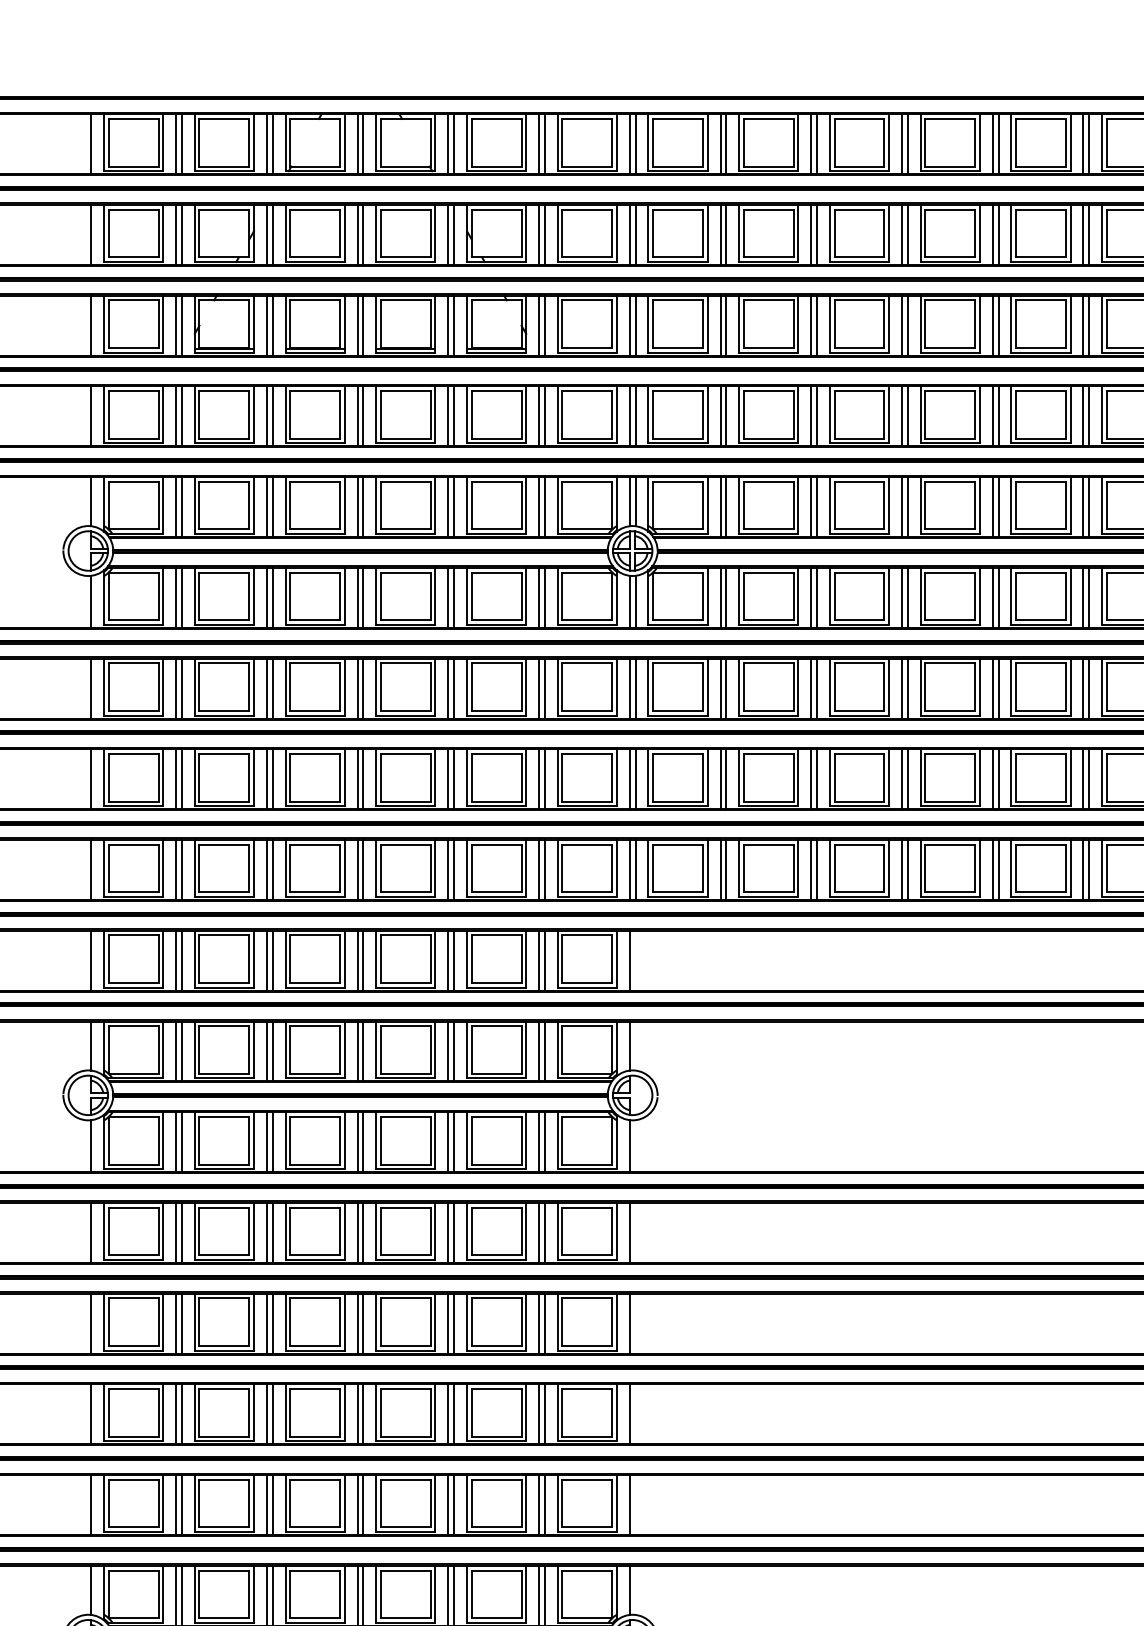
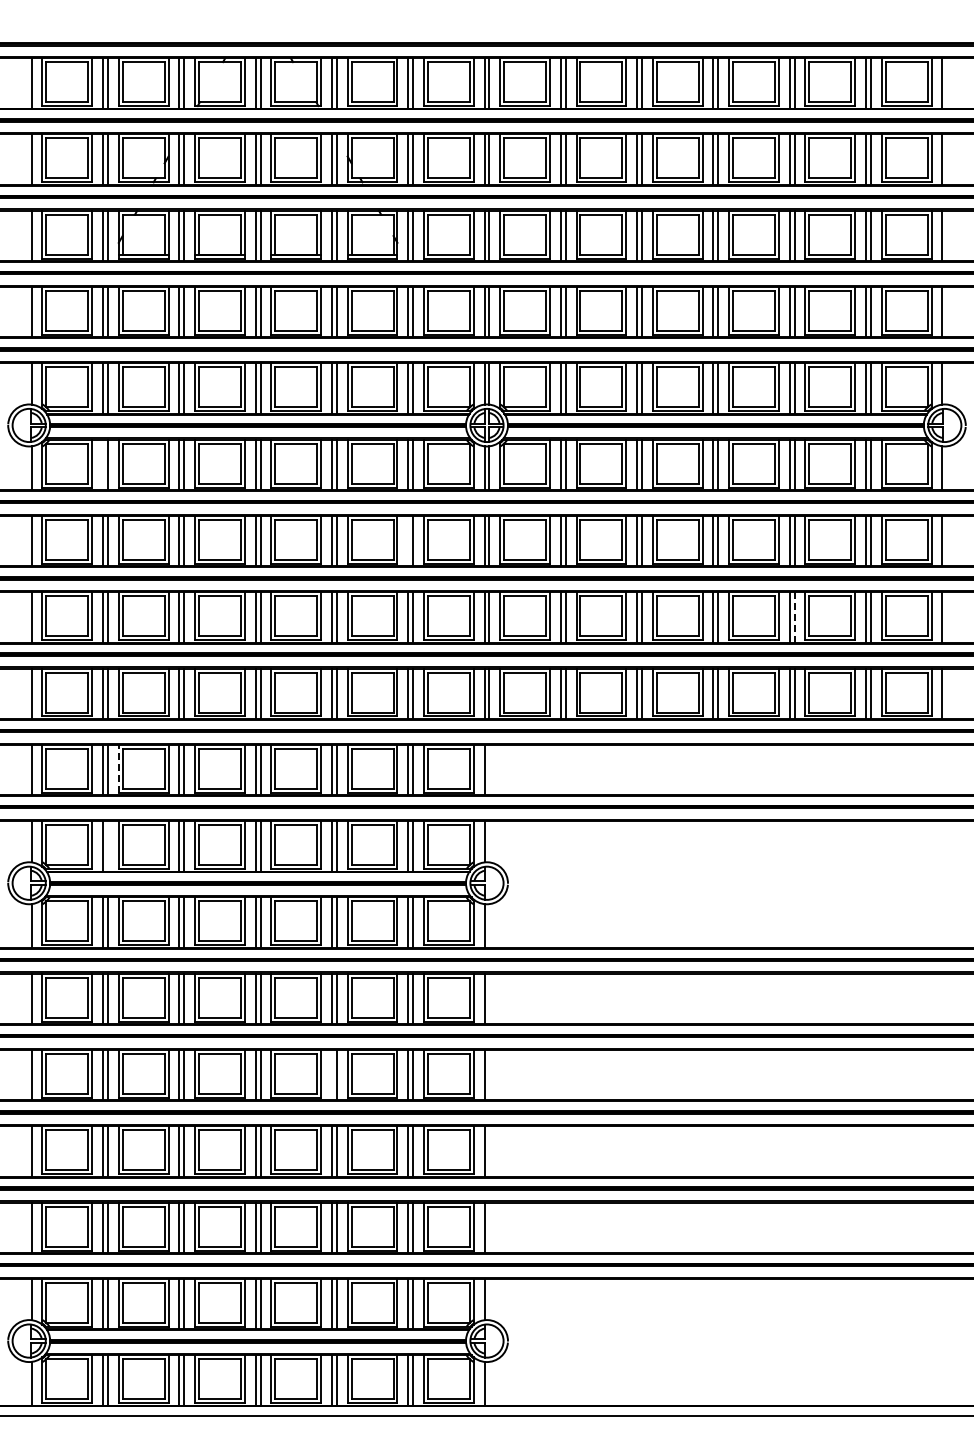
line: (176, 597) -> (103, 464), removed
line: (539, 688) -> (408, 541), removed
line: (998, 778) -> (794, 616), solid -> dashed
line: (194, 958) -> (118, 768), solid -> dashed
line: (181, 1051) -> (107, 846), removed
line: (447, 1323) -> (331, 1075), removed

